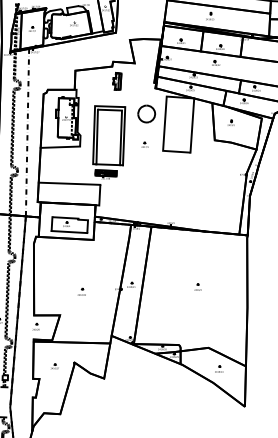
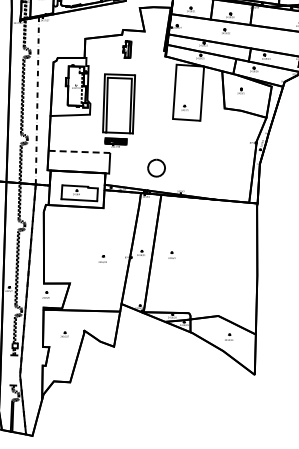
part: (146, 113) -> (156, 167), moved
part: (144, 144) -> (184, 107), moved
line: (69, 183) -> (79, 151), solid -> dashed
part: (197, 286) -> (171, 254), moved
part: (81, 291) -> (102, 258), moved

